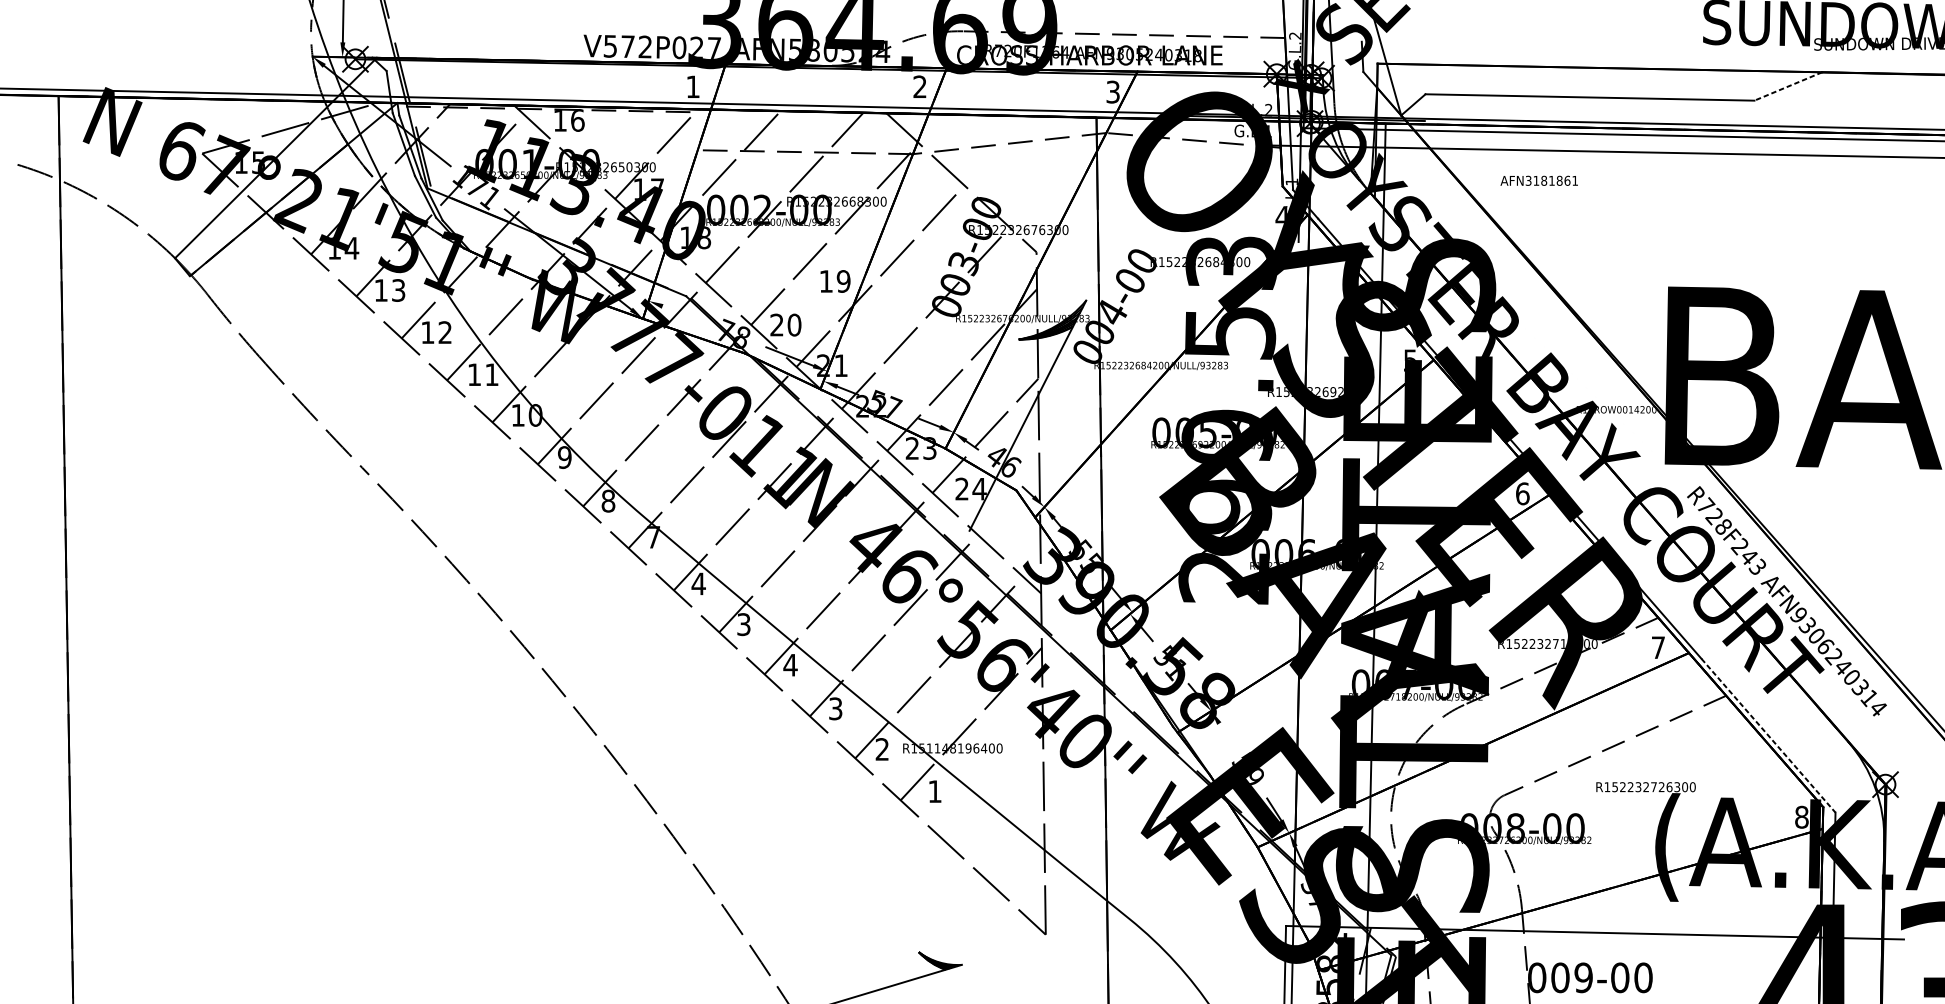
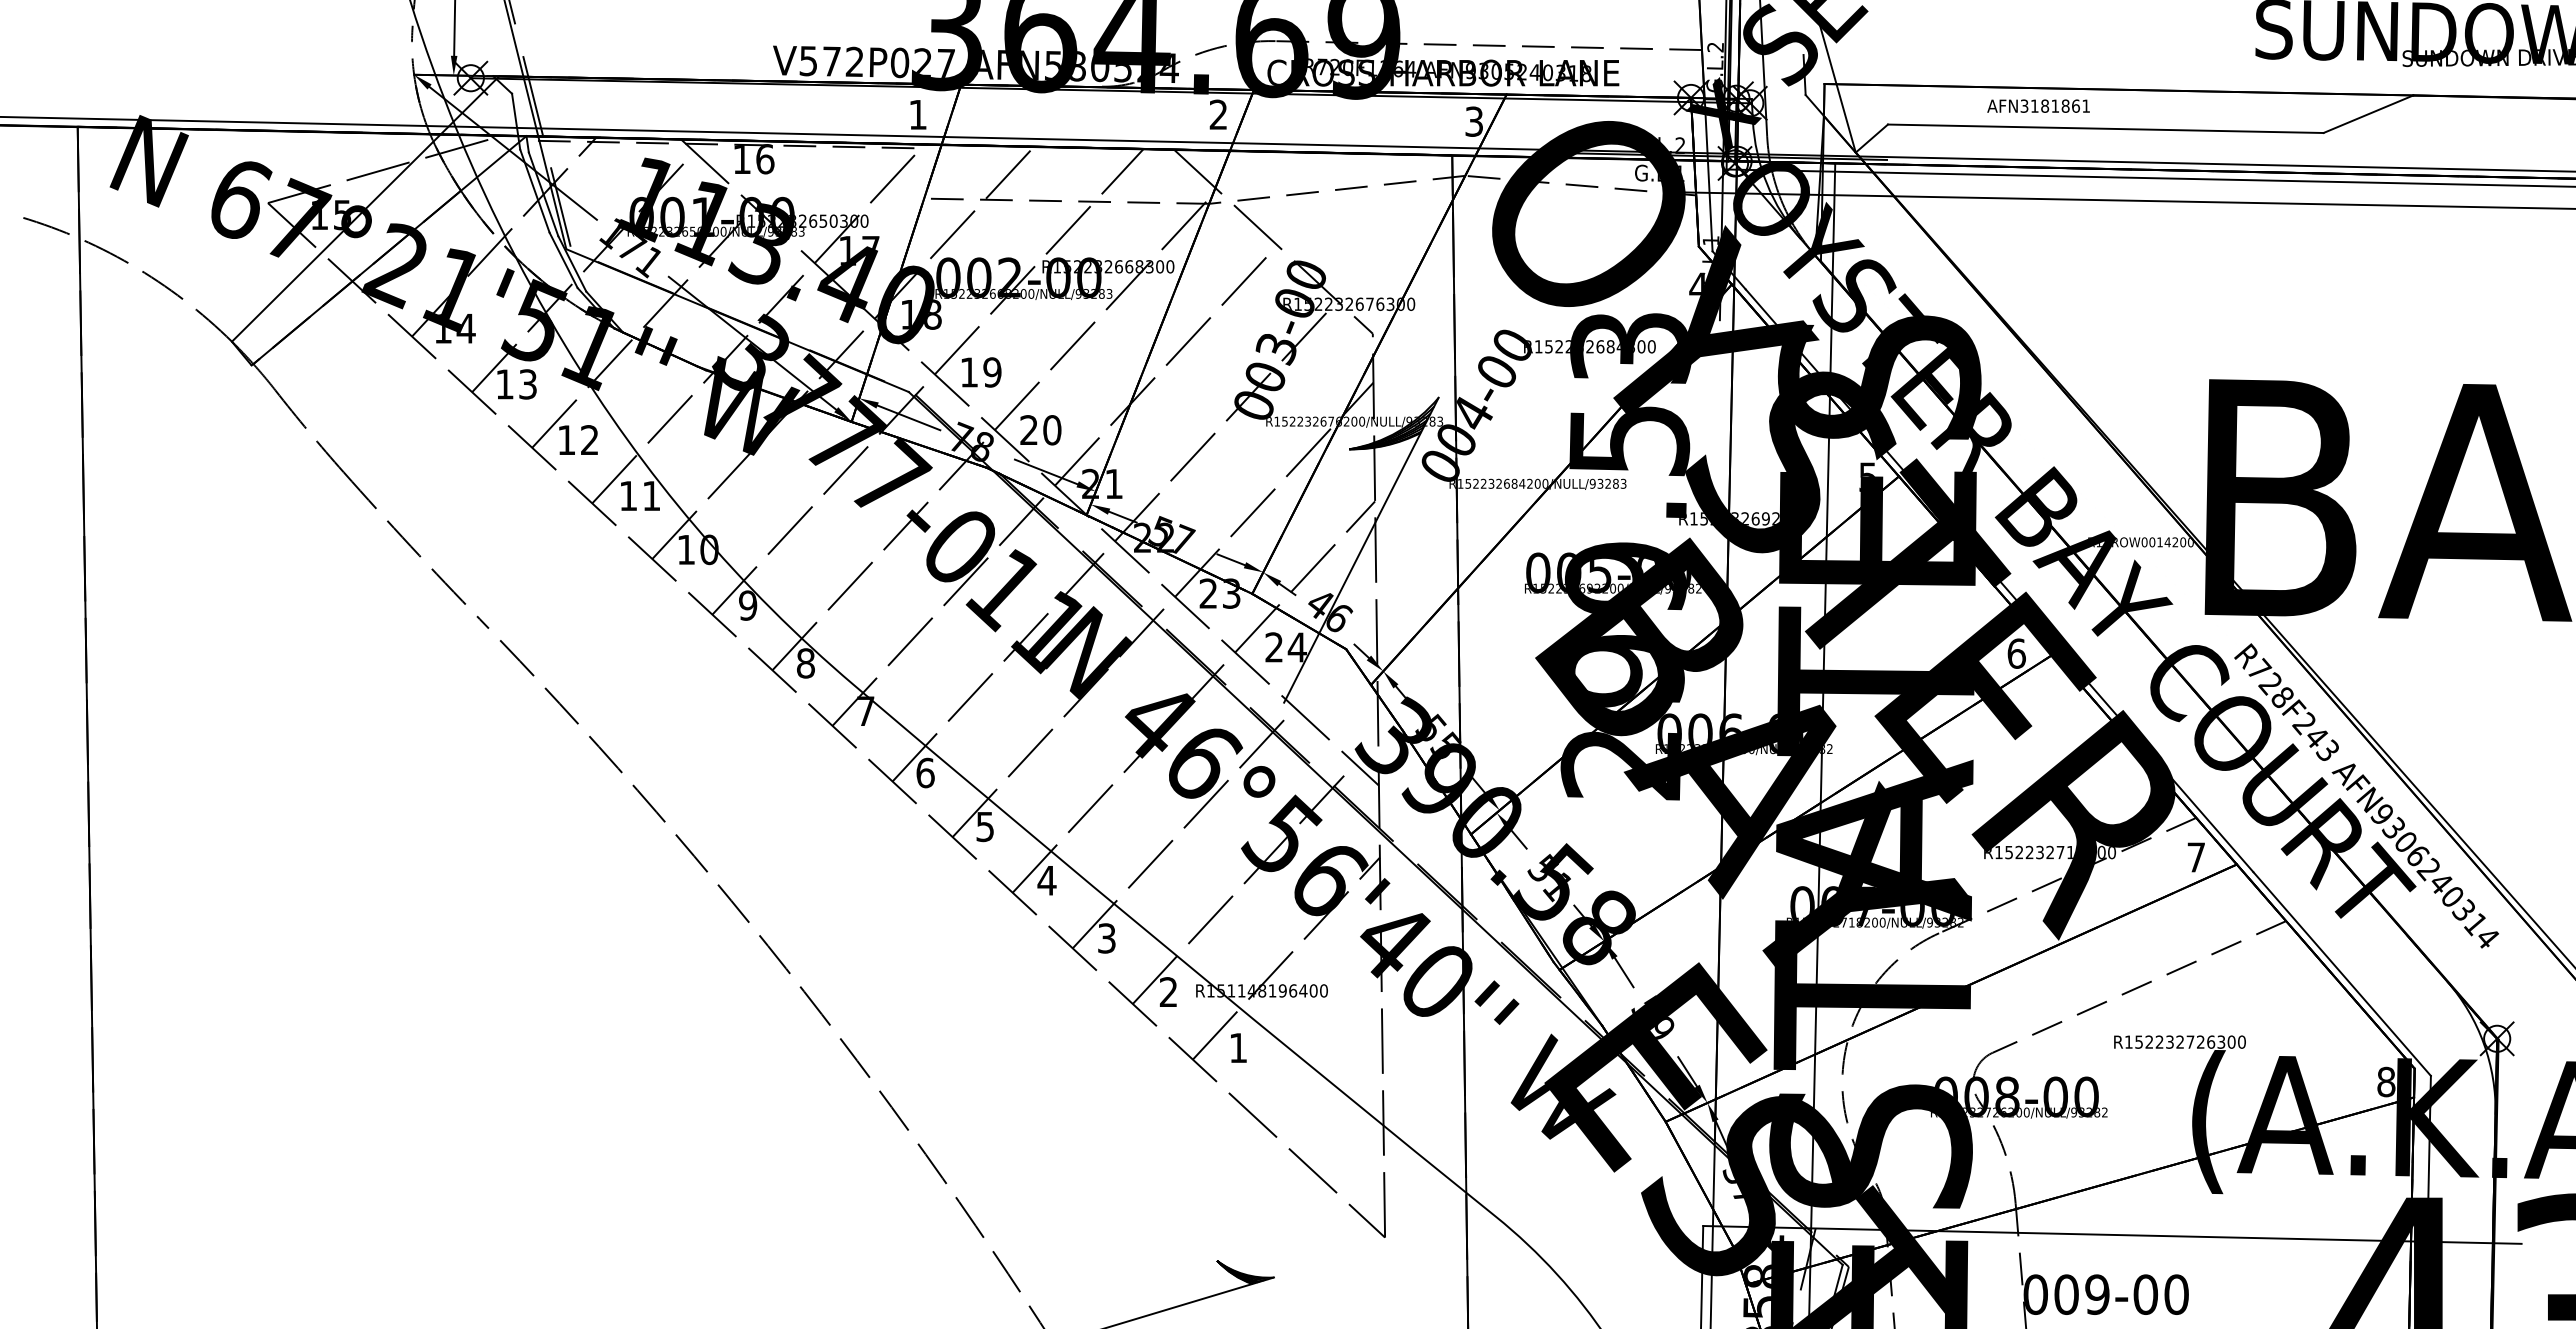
line: (1788, 86) -> (2368, 114), dashed -> solid
text: (1539, 180) -> (2038, 105), moved
text: (835, 281) -> (981, 372), moved
line: (685, 315) -> (908, 417), added
text: (698, 583) -> (925, 772), 4 -> 6
text: (744, 624) -> (985, 826), 3 -> 5
line: (1225, 734) -> (1623, 972), added
line: (1768, 736) -> (2342, 974), dashed -> solid

